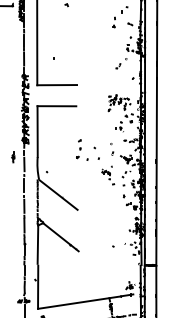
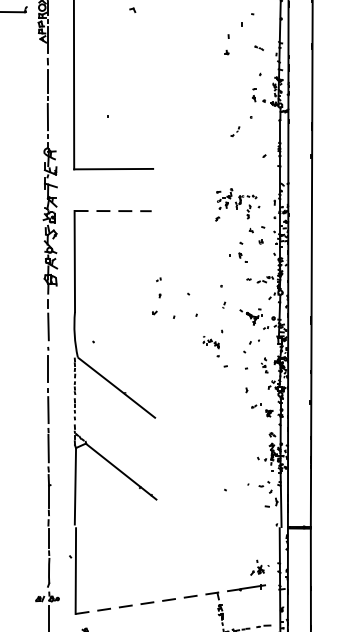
line: (57, 106) -> (114, 211), solid -> dashed
part: (13, 157) -> (26, 313), removed
line: (79, 302) -> (158, 601), solid -> dashed

